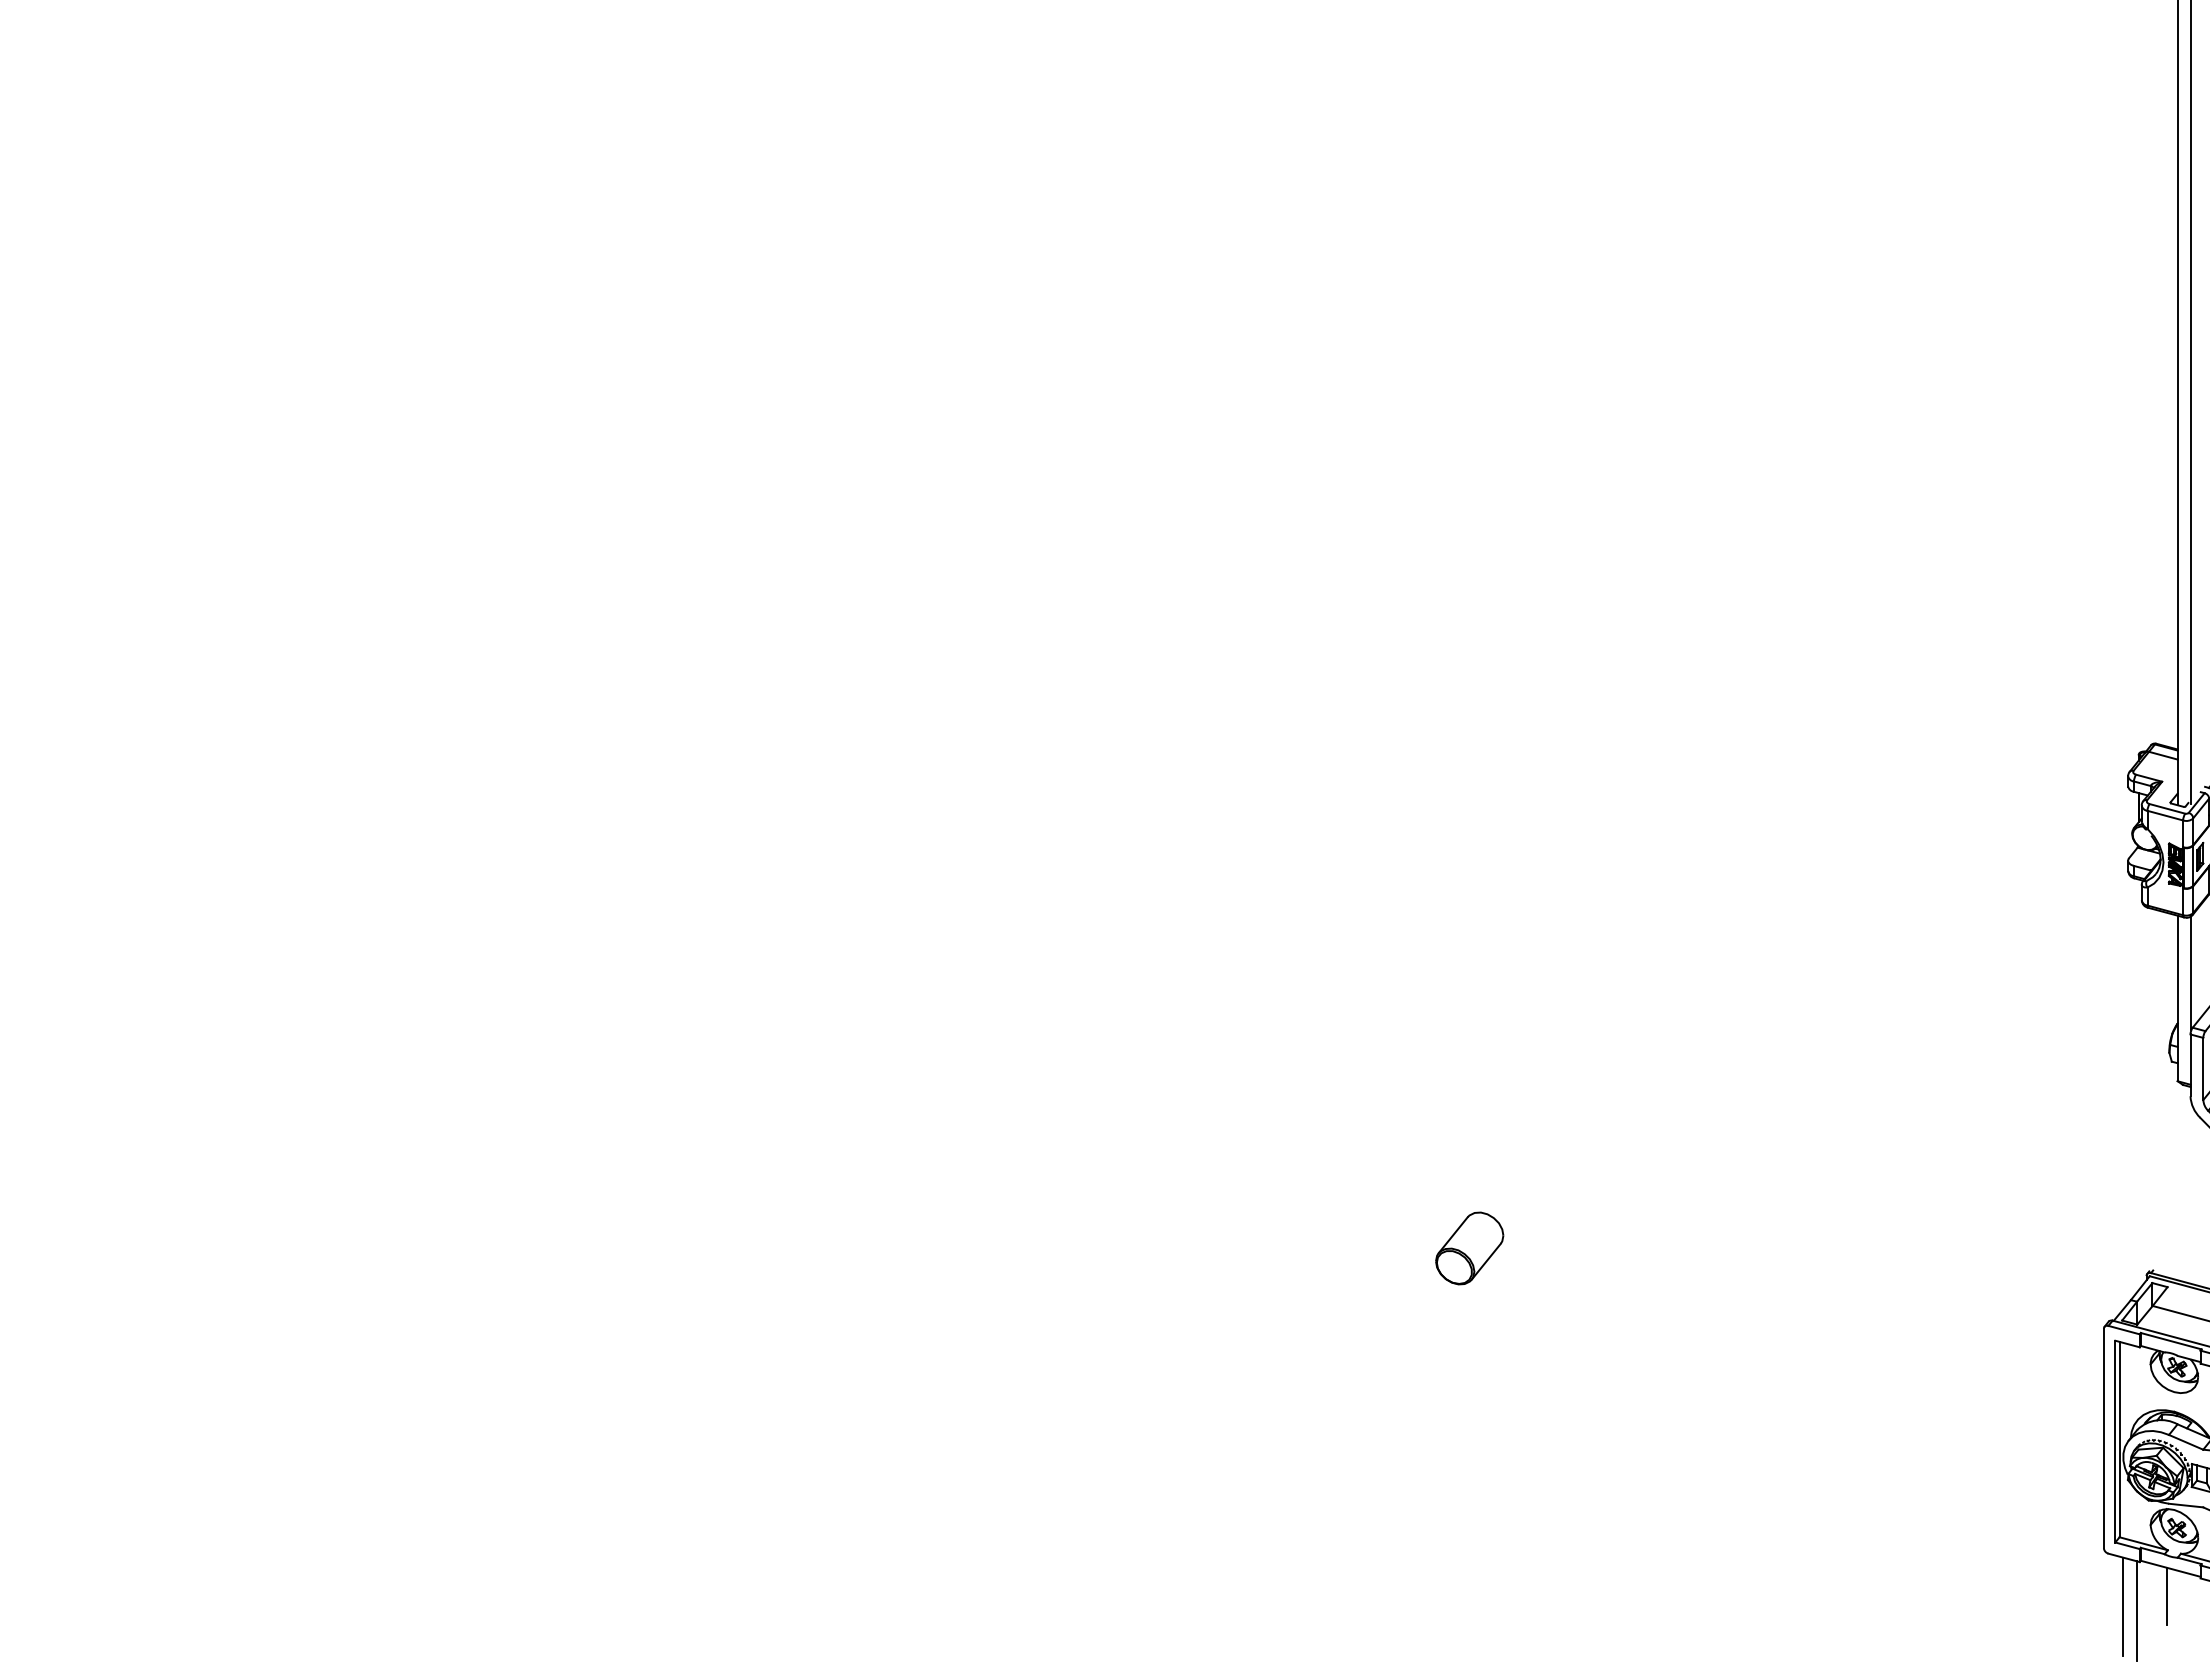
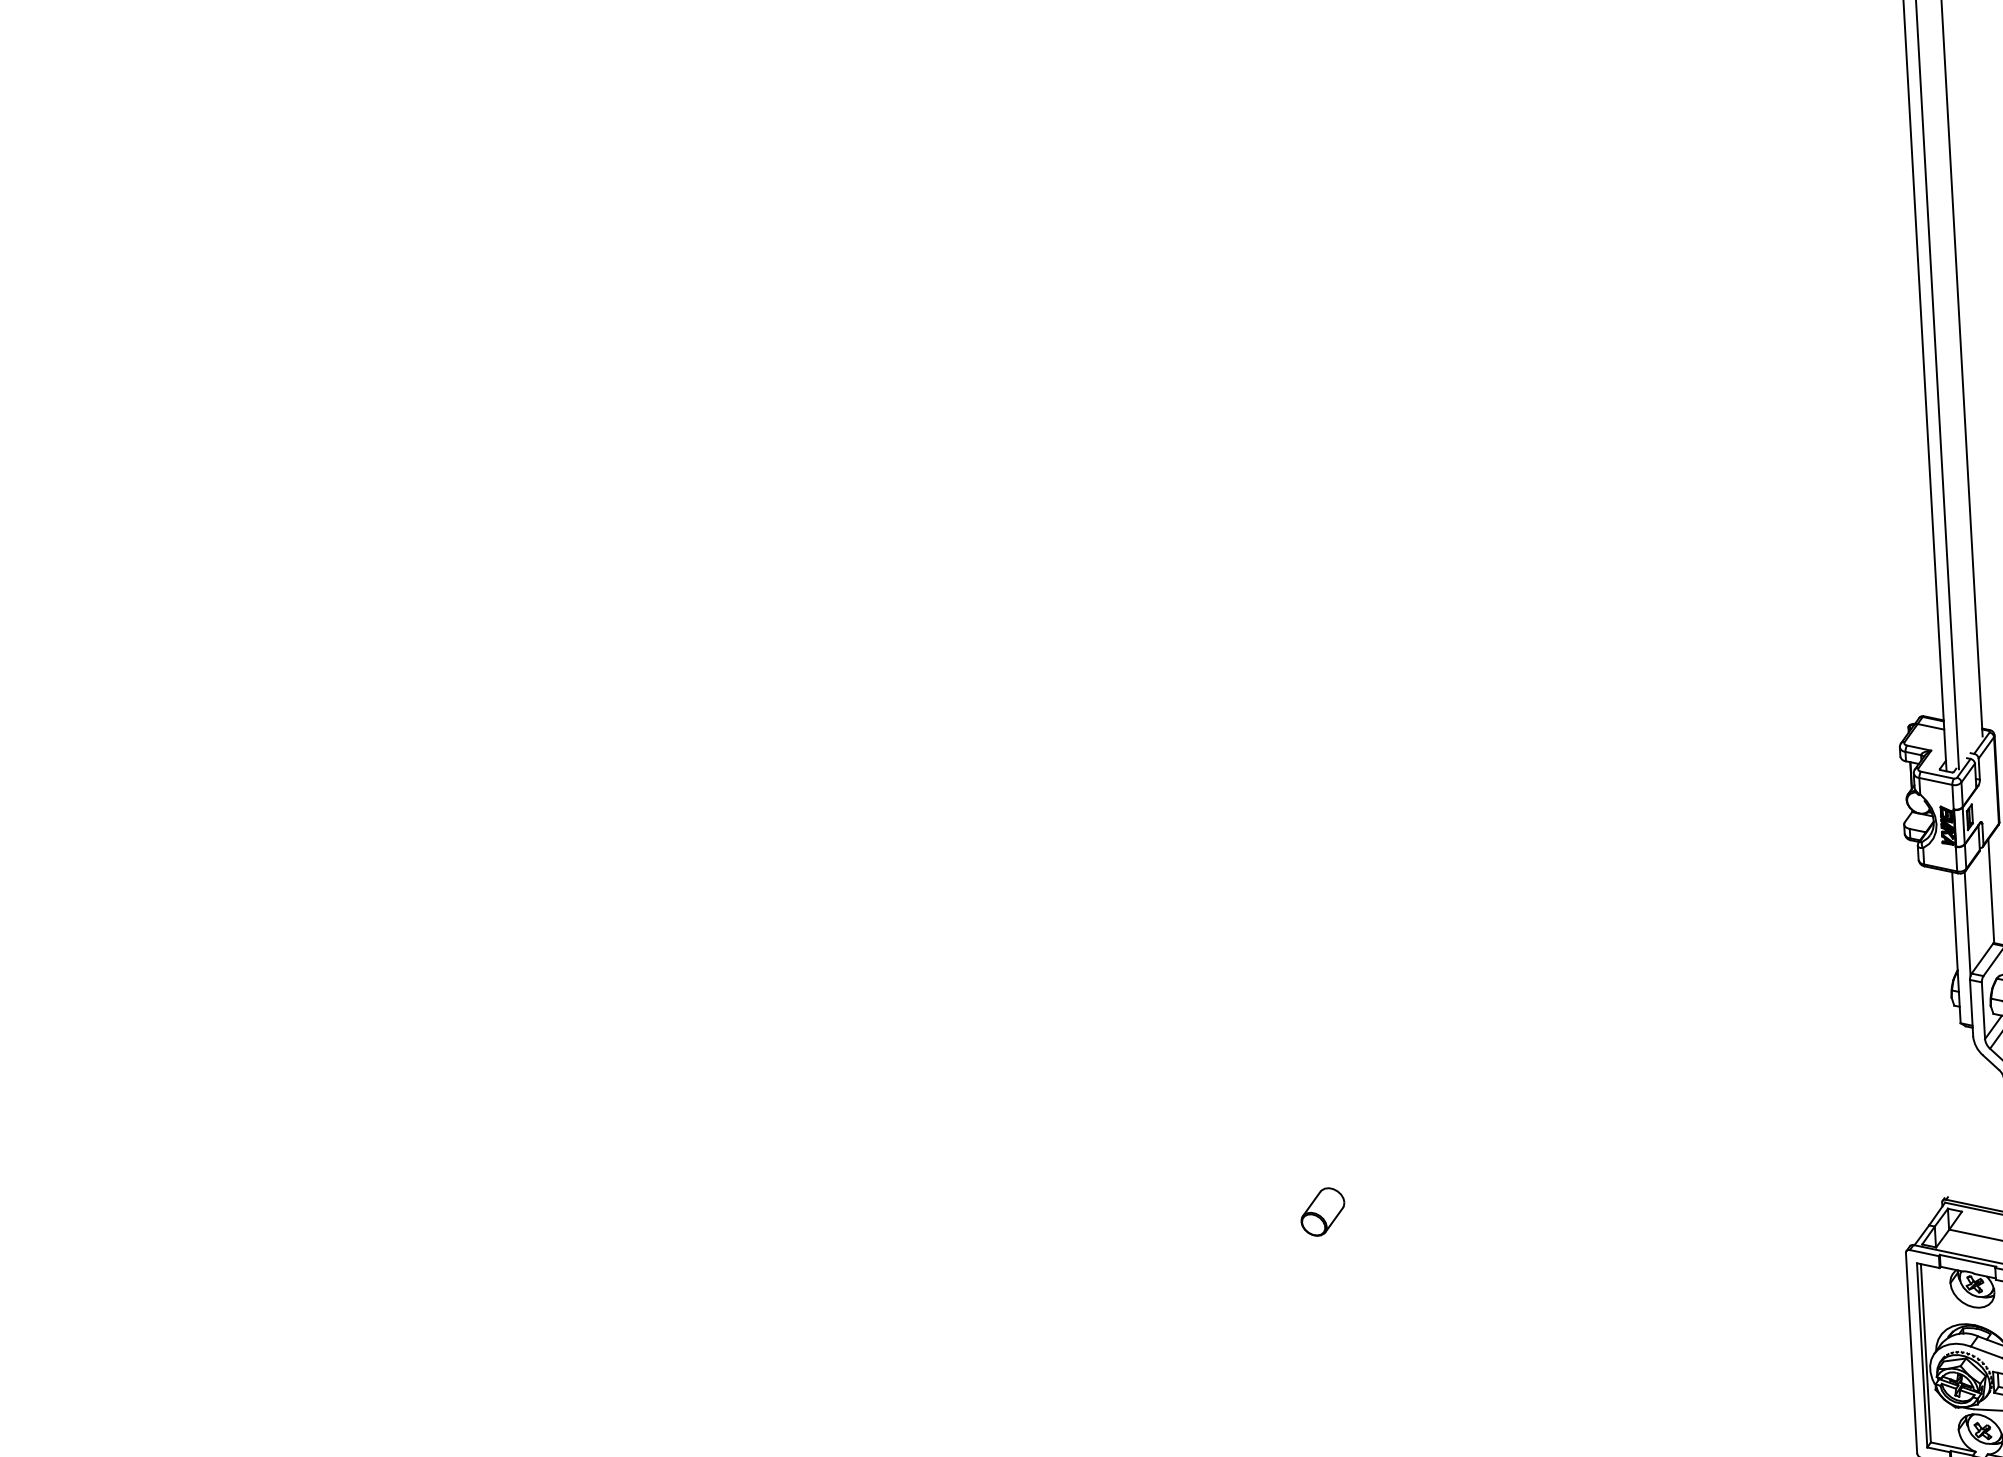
part: (1469, 1248) -> (1322, 1212), size x0.71

